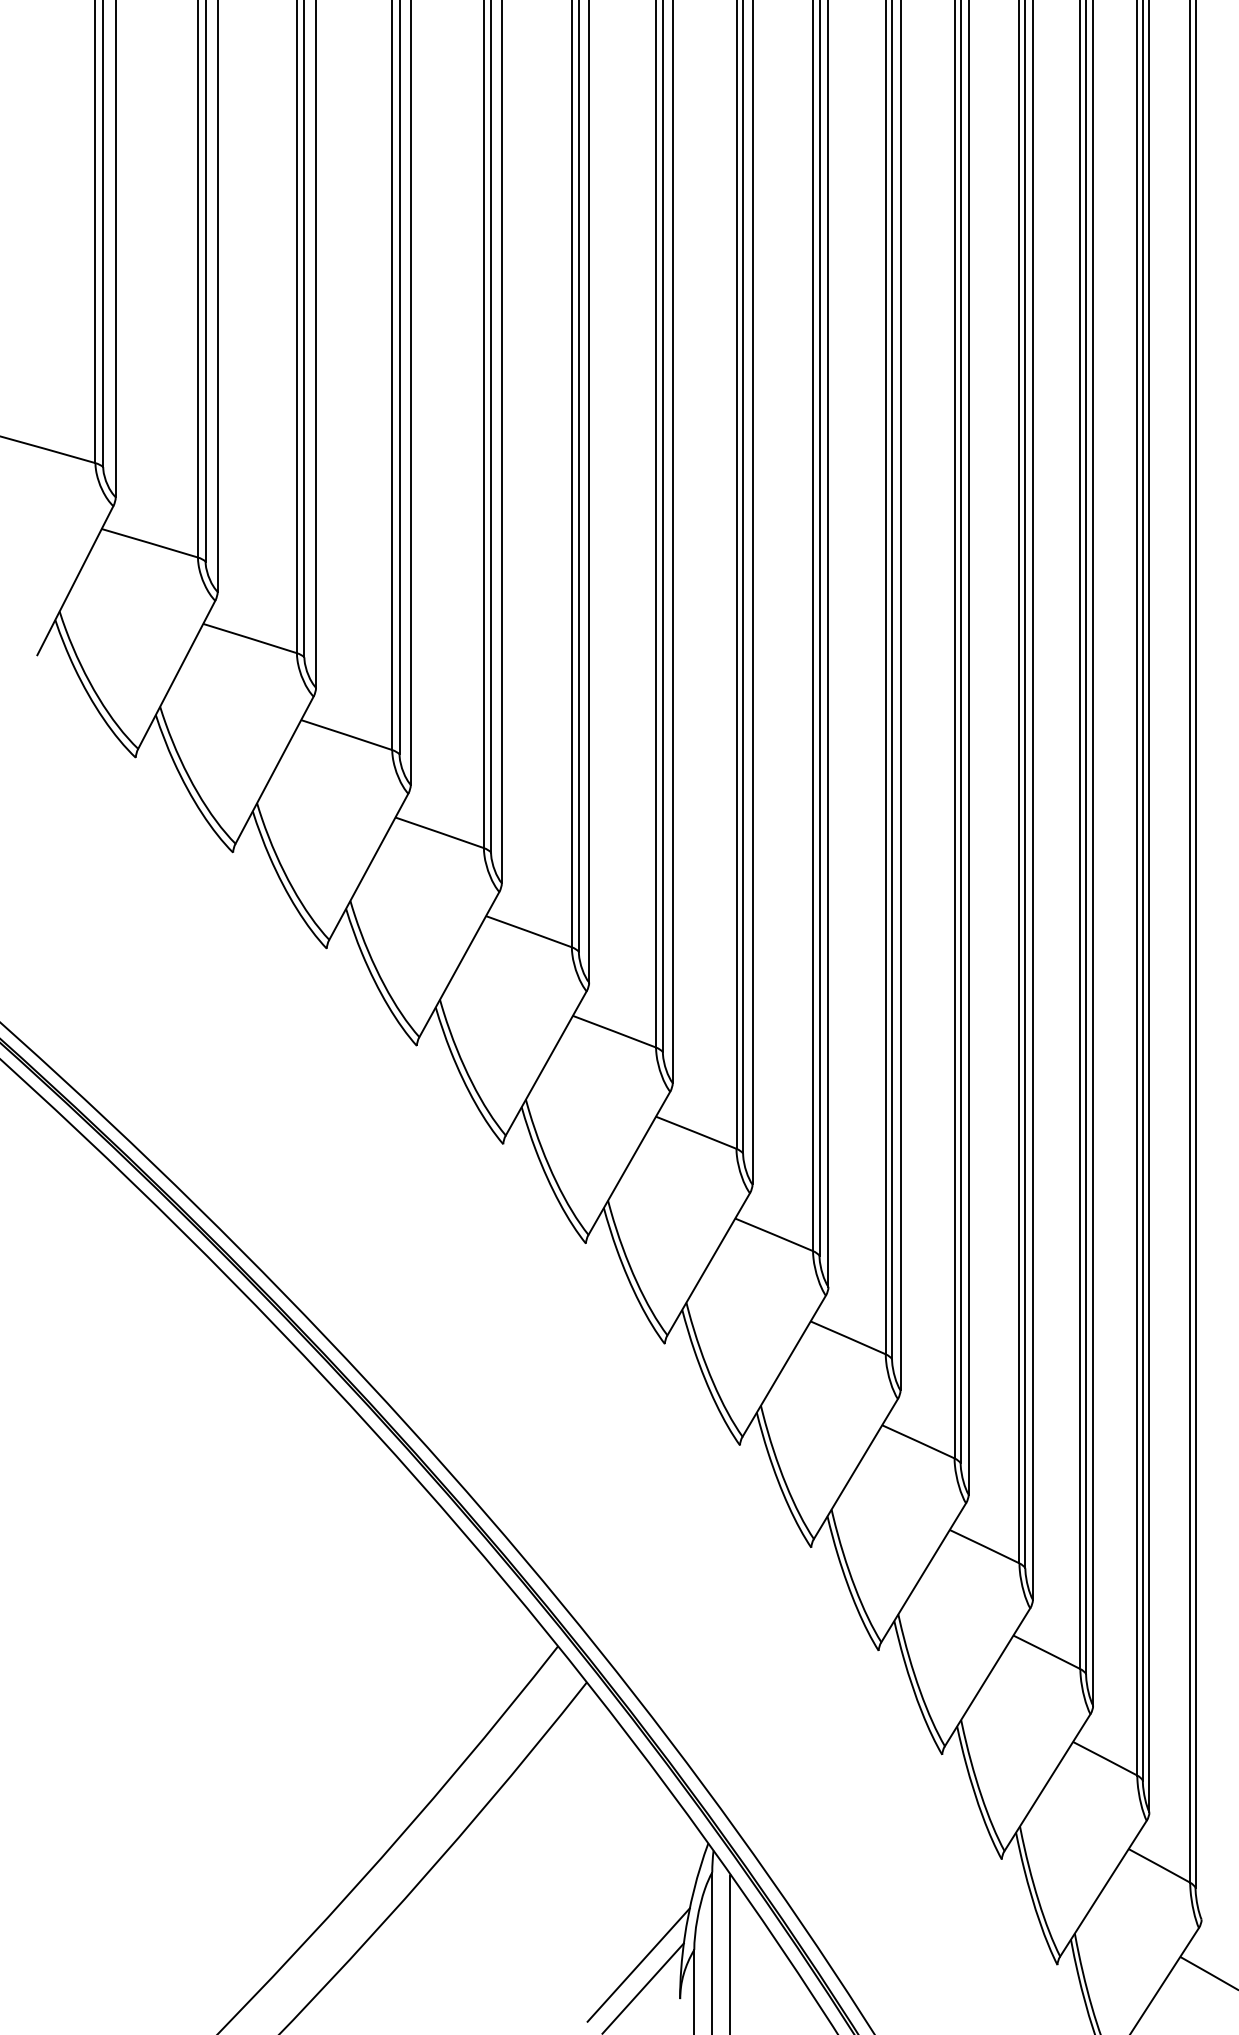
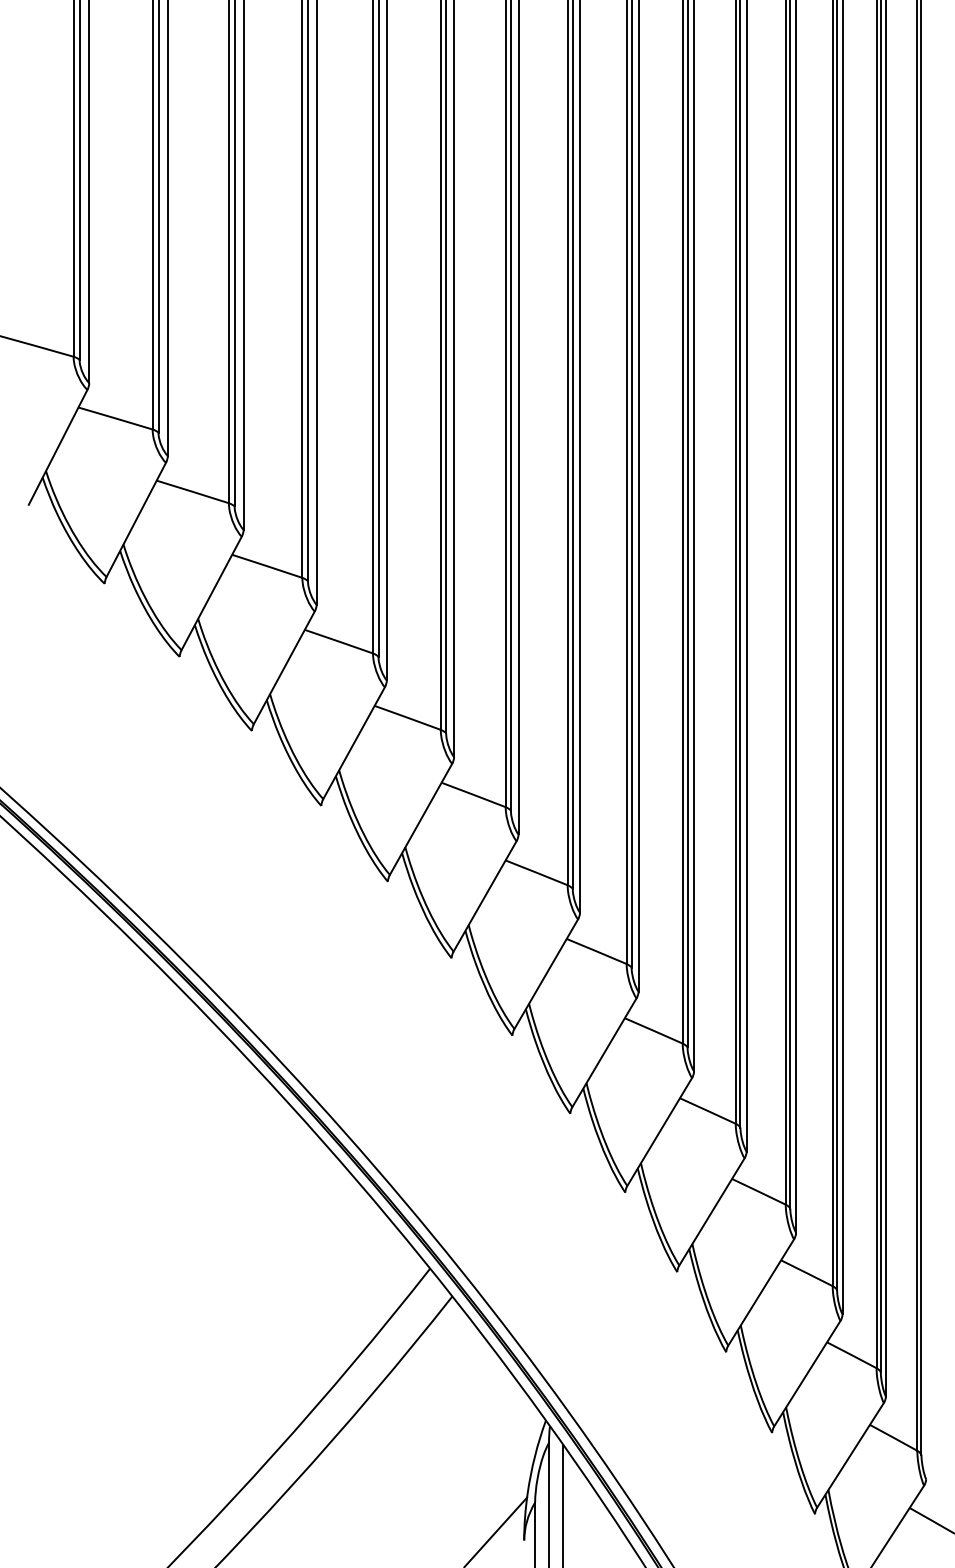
line: (638, 1964) -> (492, 1513), removed

